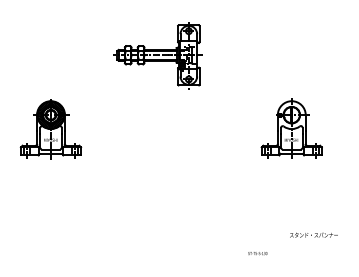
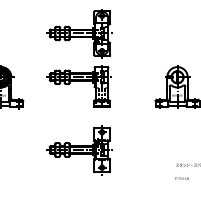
part: (157, 121) -> (79, 81), added
part: (158, 215) -> (79, 150), added
text: (257, 253) -> (181, 178), moved

